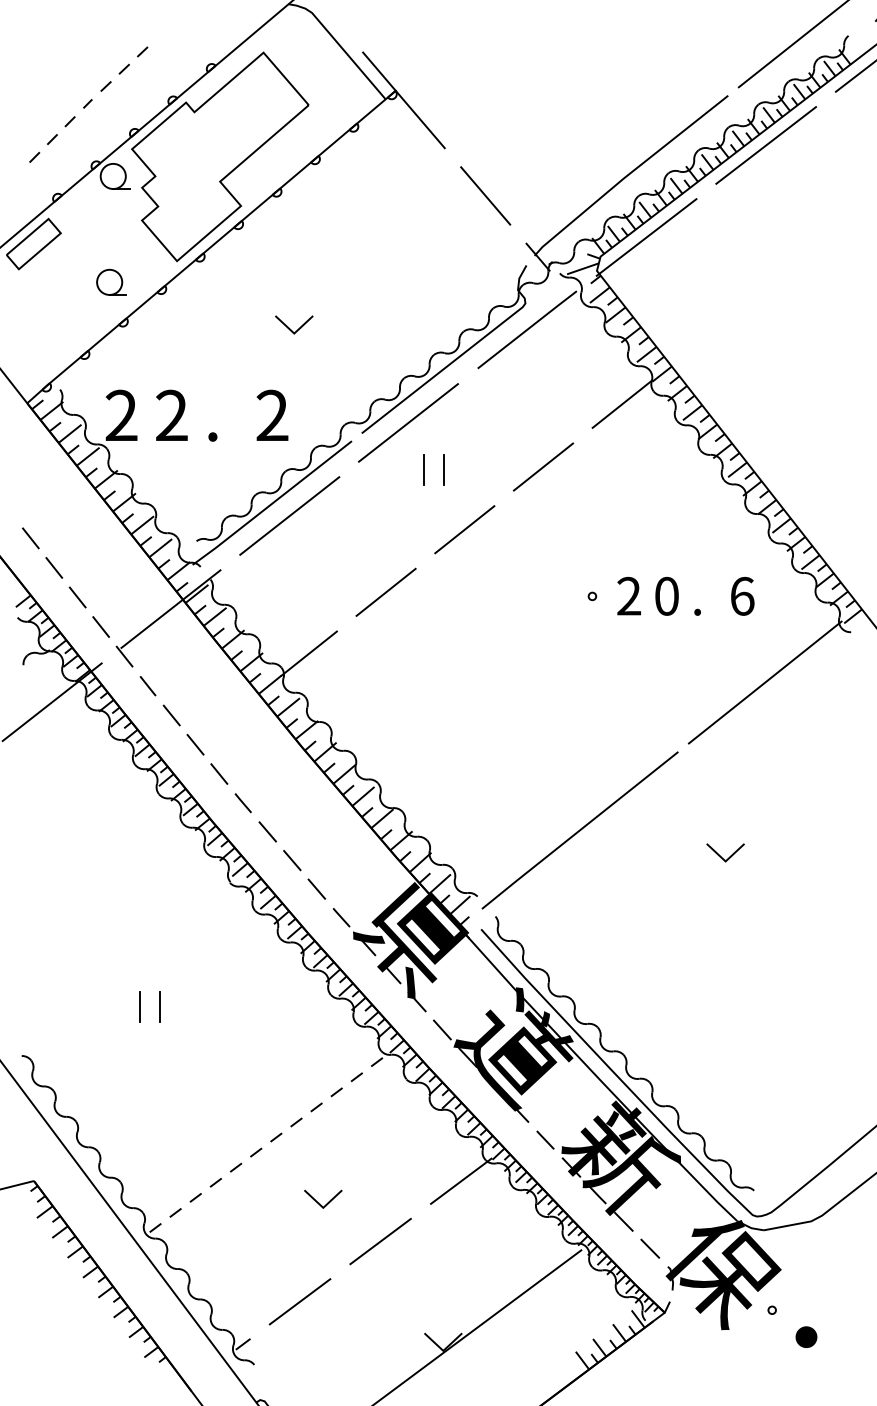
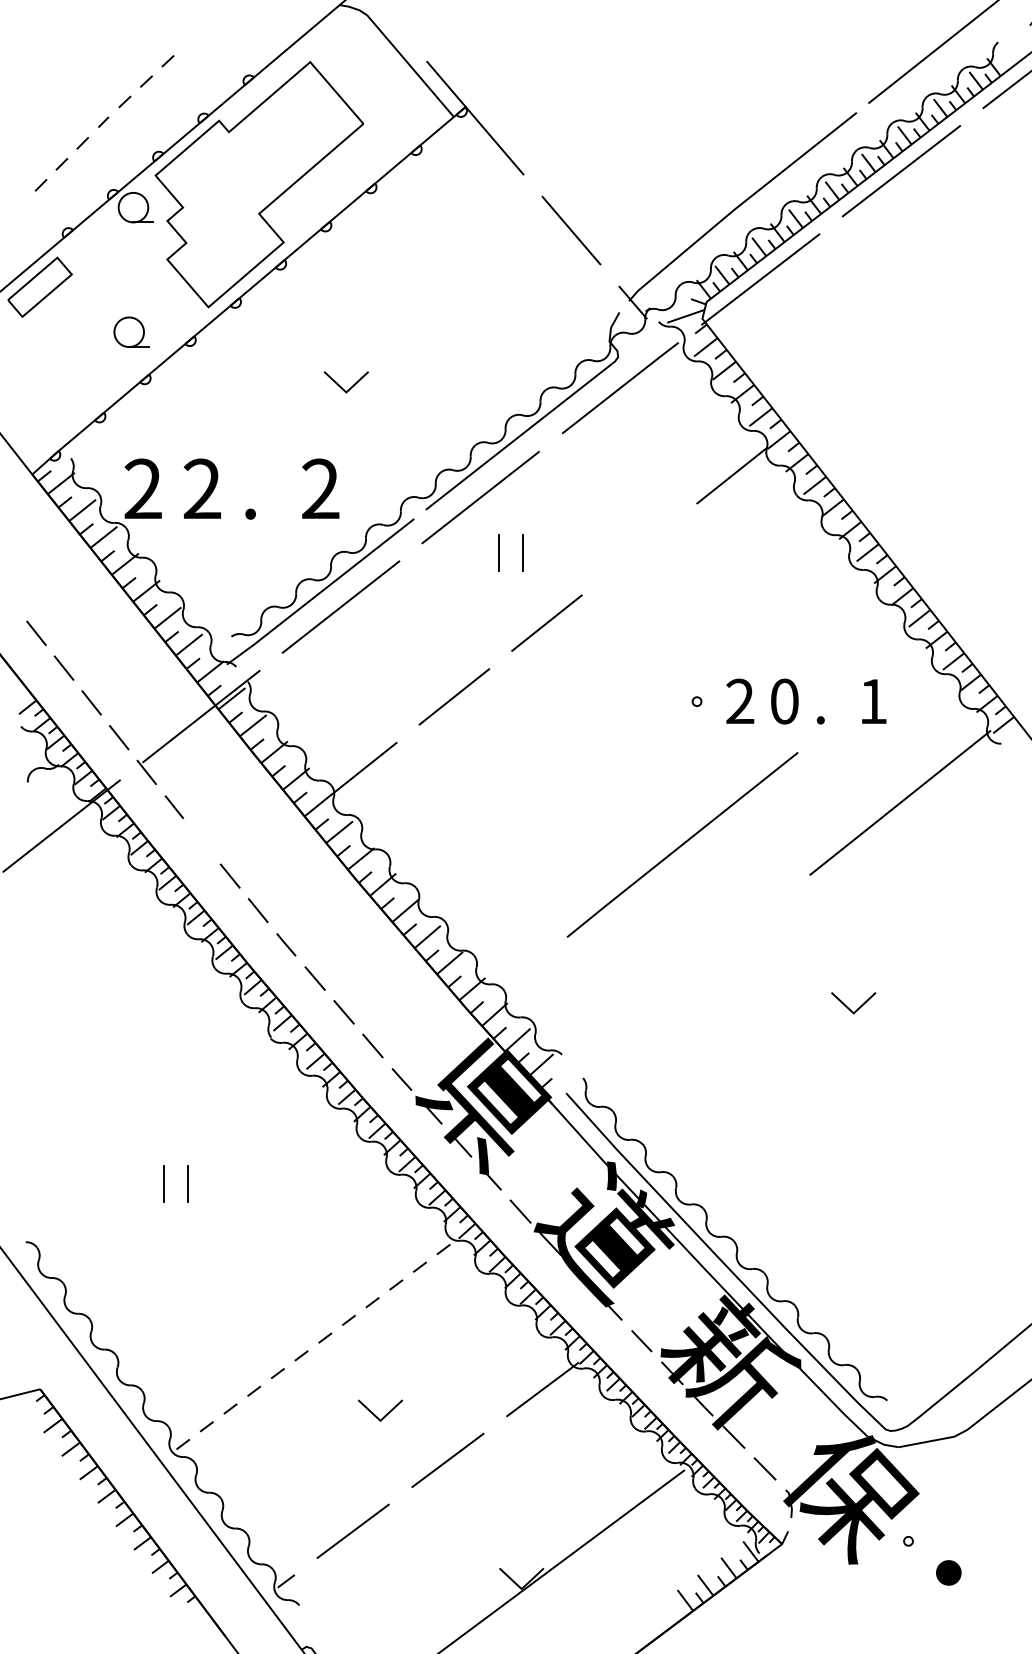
line: (543, 467) -> (639, 549), removed
text: (742, 596) -> (873, 701), 6 -> 1
line: (171, 715) -> (201, 841), removed
line: (580, 830) -> (682, 844), moved

